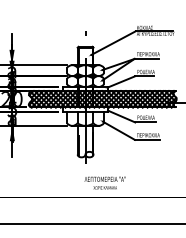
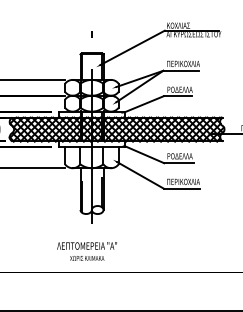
text: (104, 182) -> (86, 250), moved

